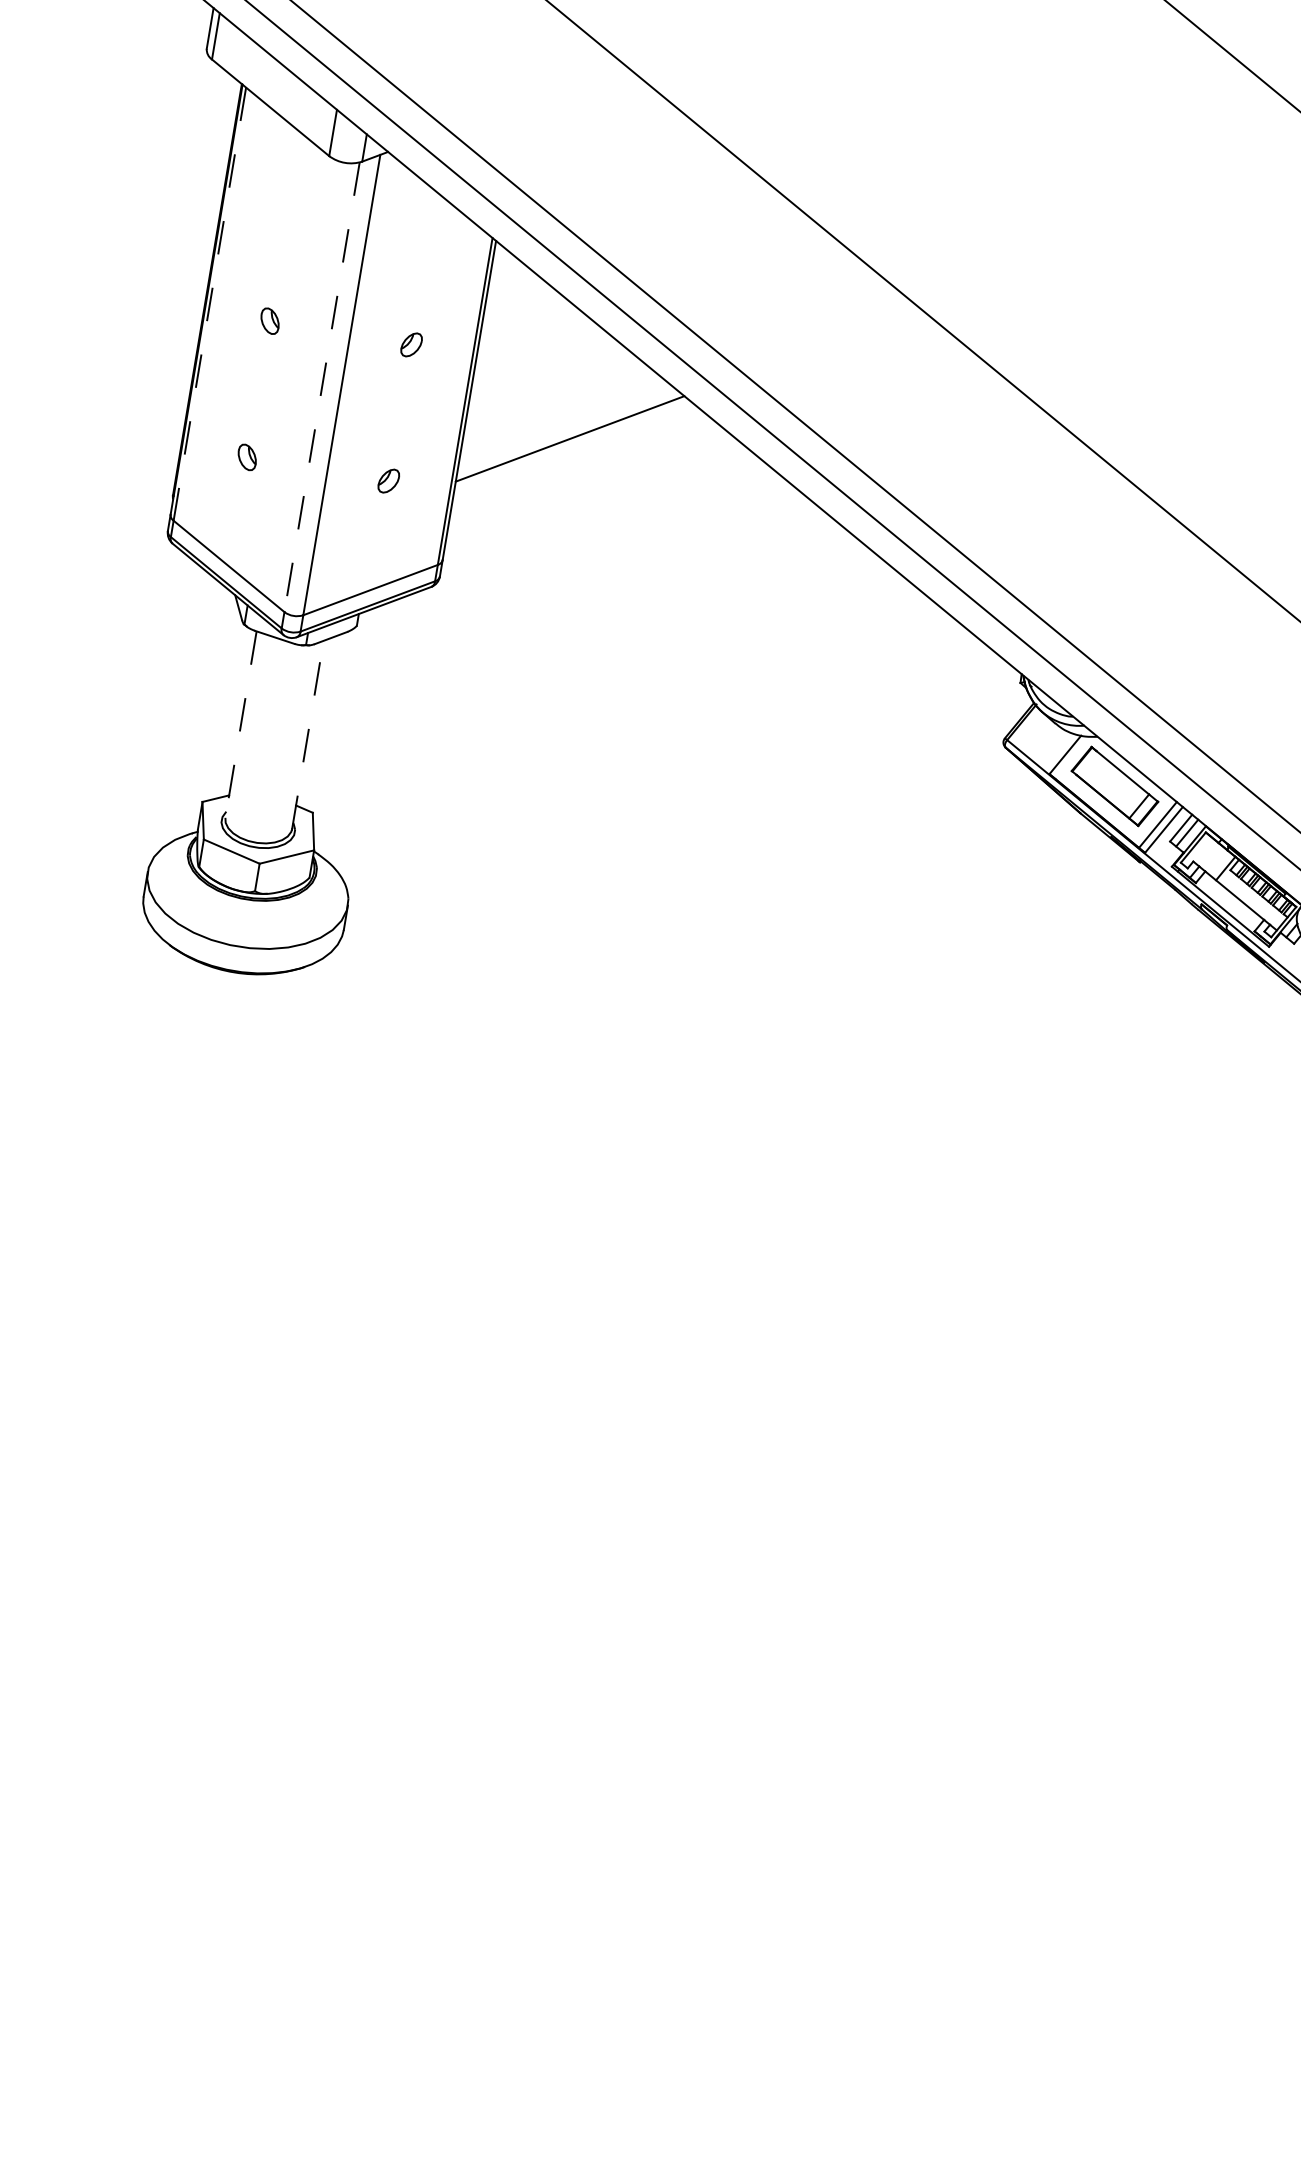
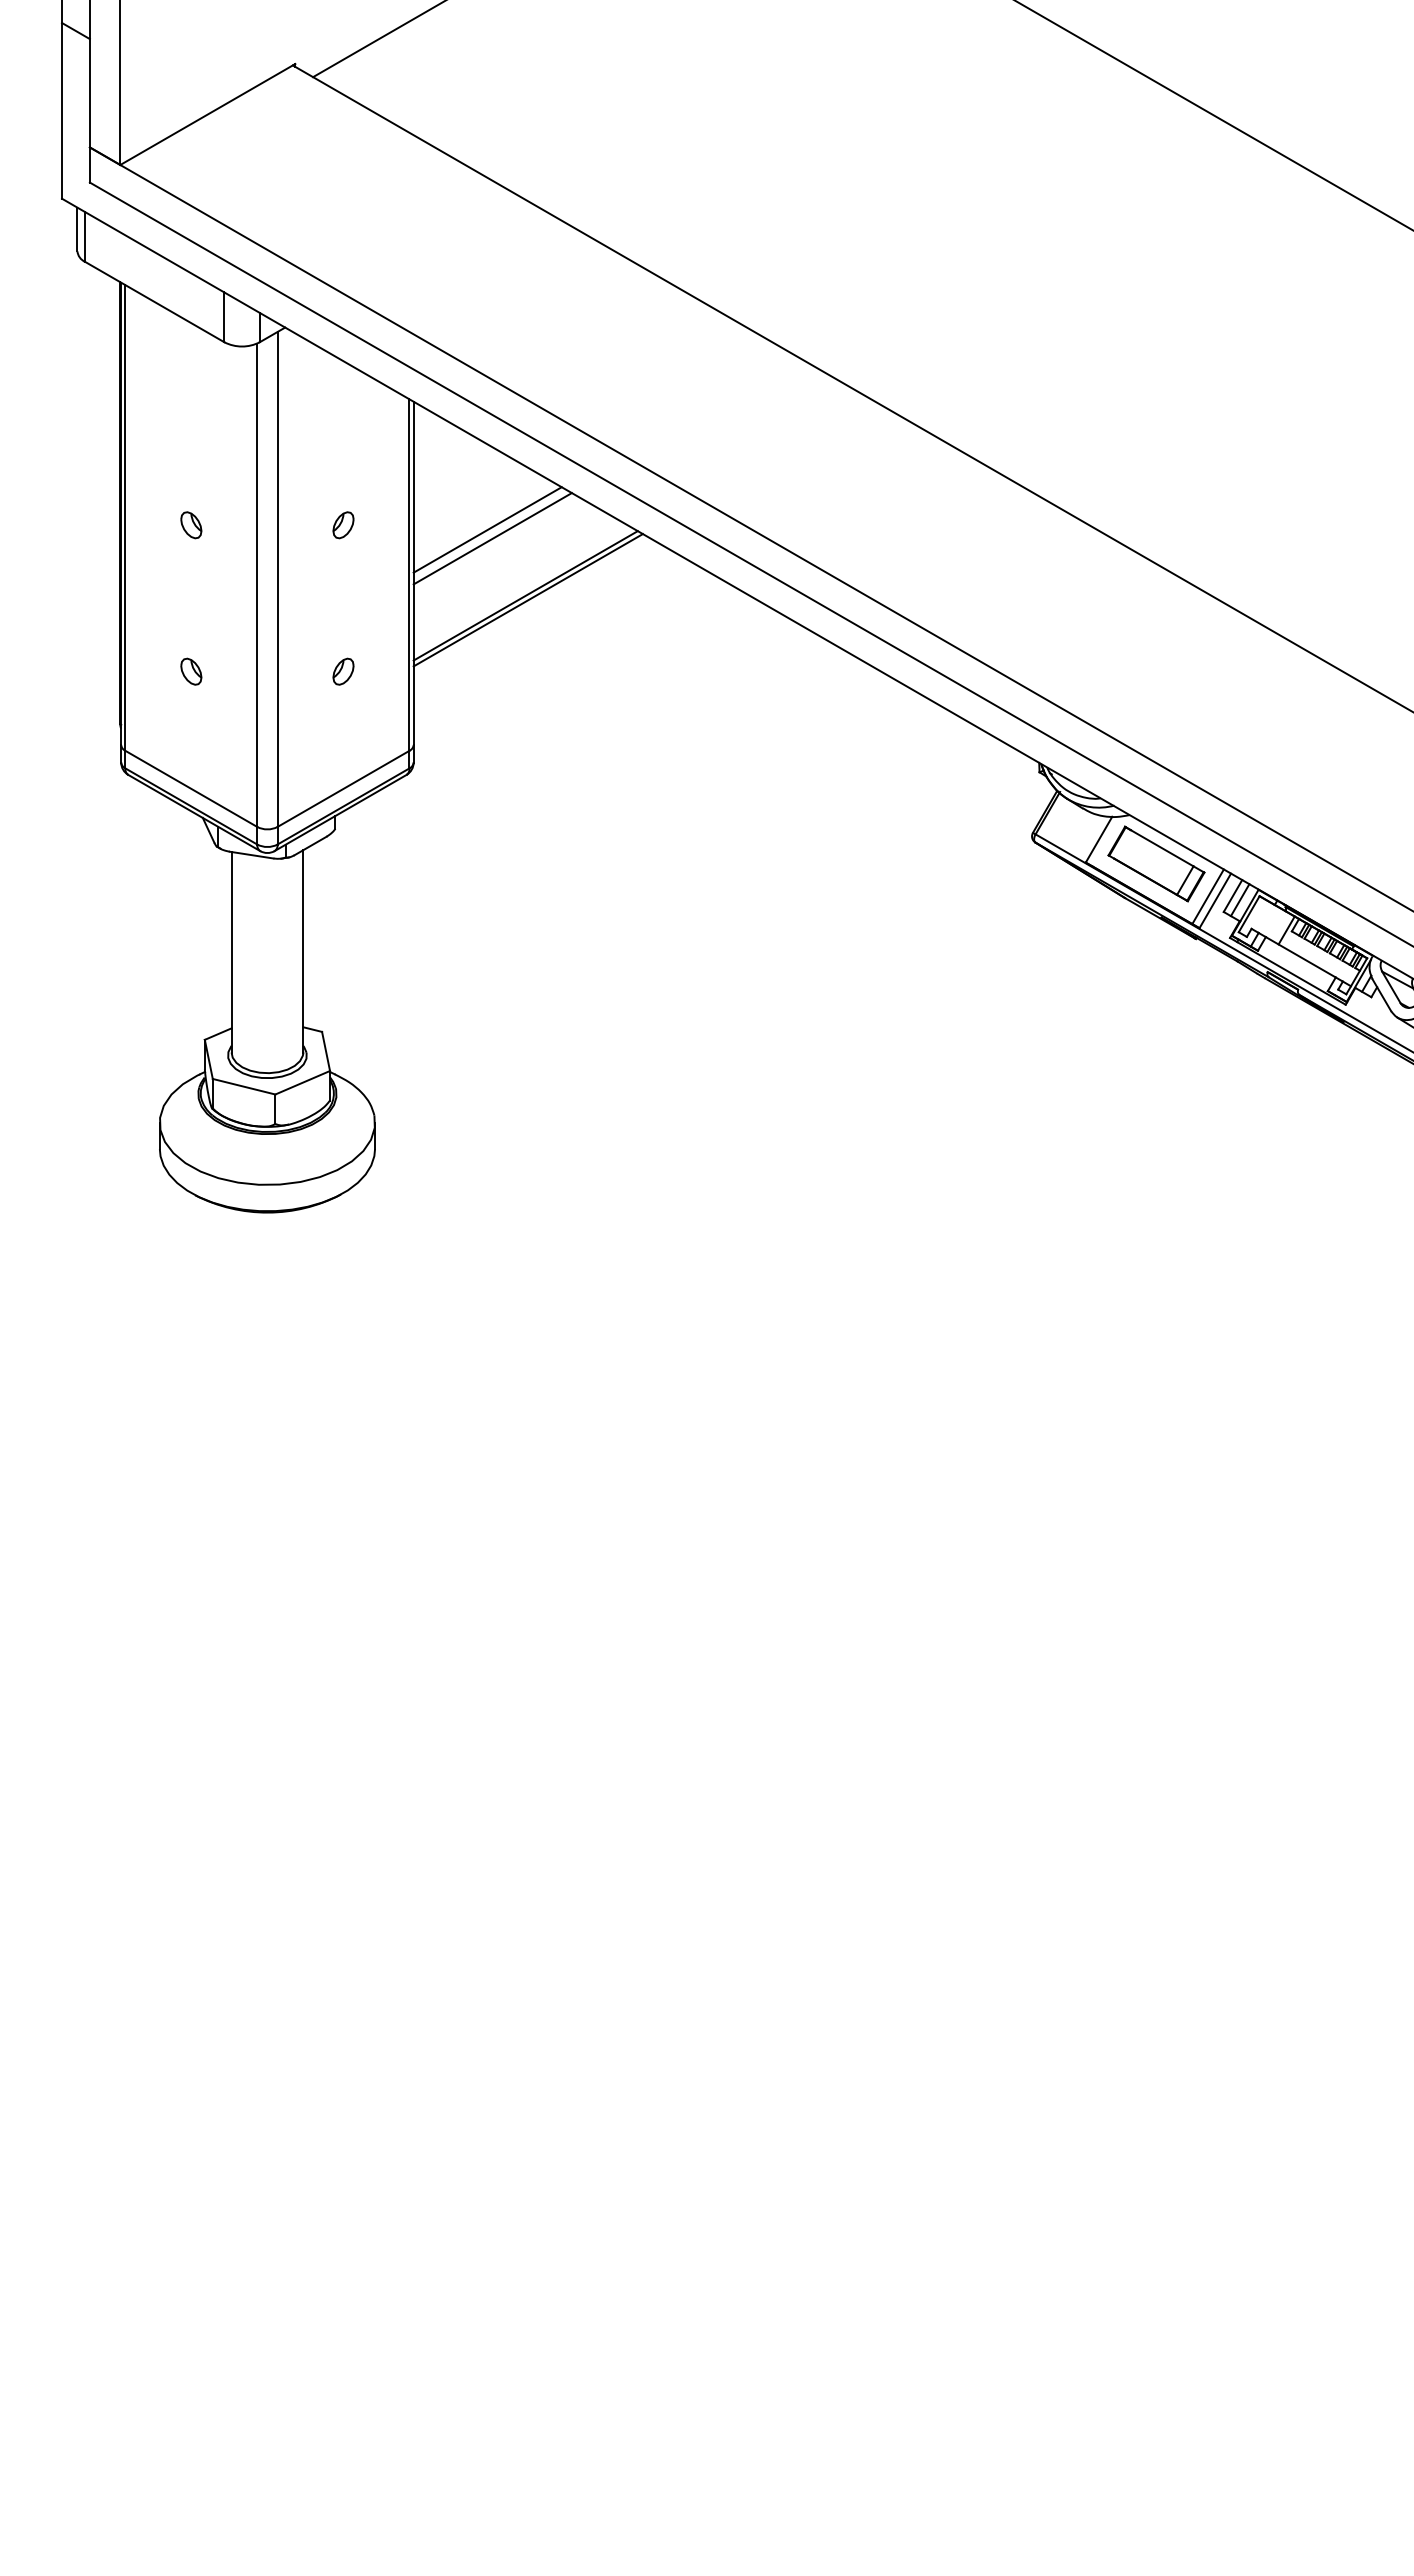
line: (210, 303) -> (125, 517), dashed -> solid
line: (544, 371) -> (487, 529), added
line: (548, 380) -> (492, 538), added
line: (322, 387) -> (257, 585), dashed -> solid
line: (571, 443) -> (527, 600), added
line: (240, 724) -> (231, 952), dashed -> solid
line: (308, 734) -> (303, 950), dashed -> solid

